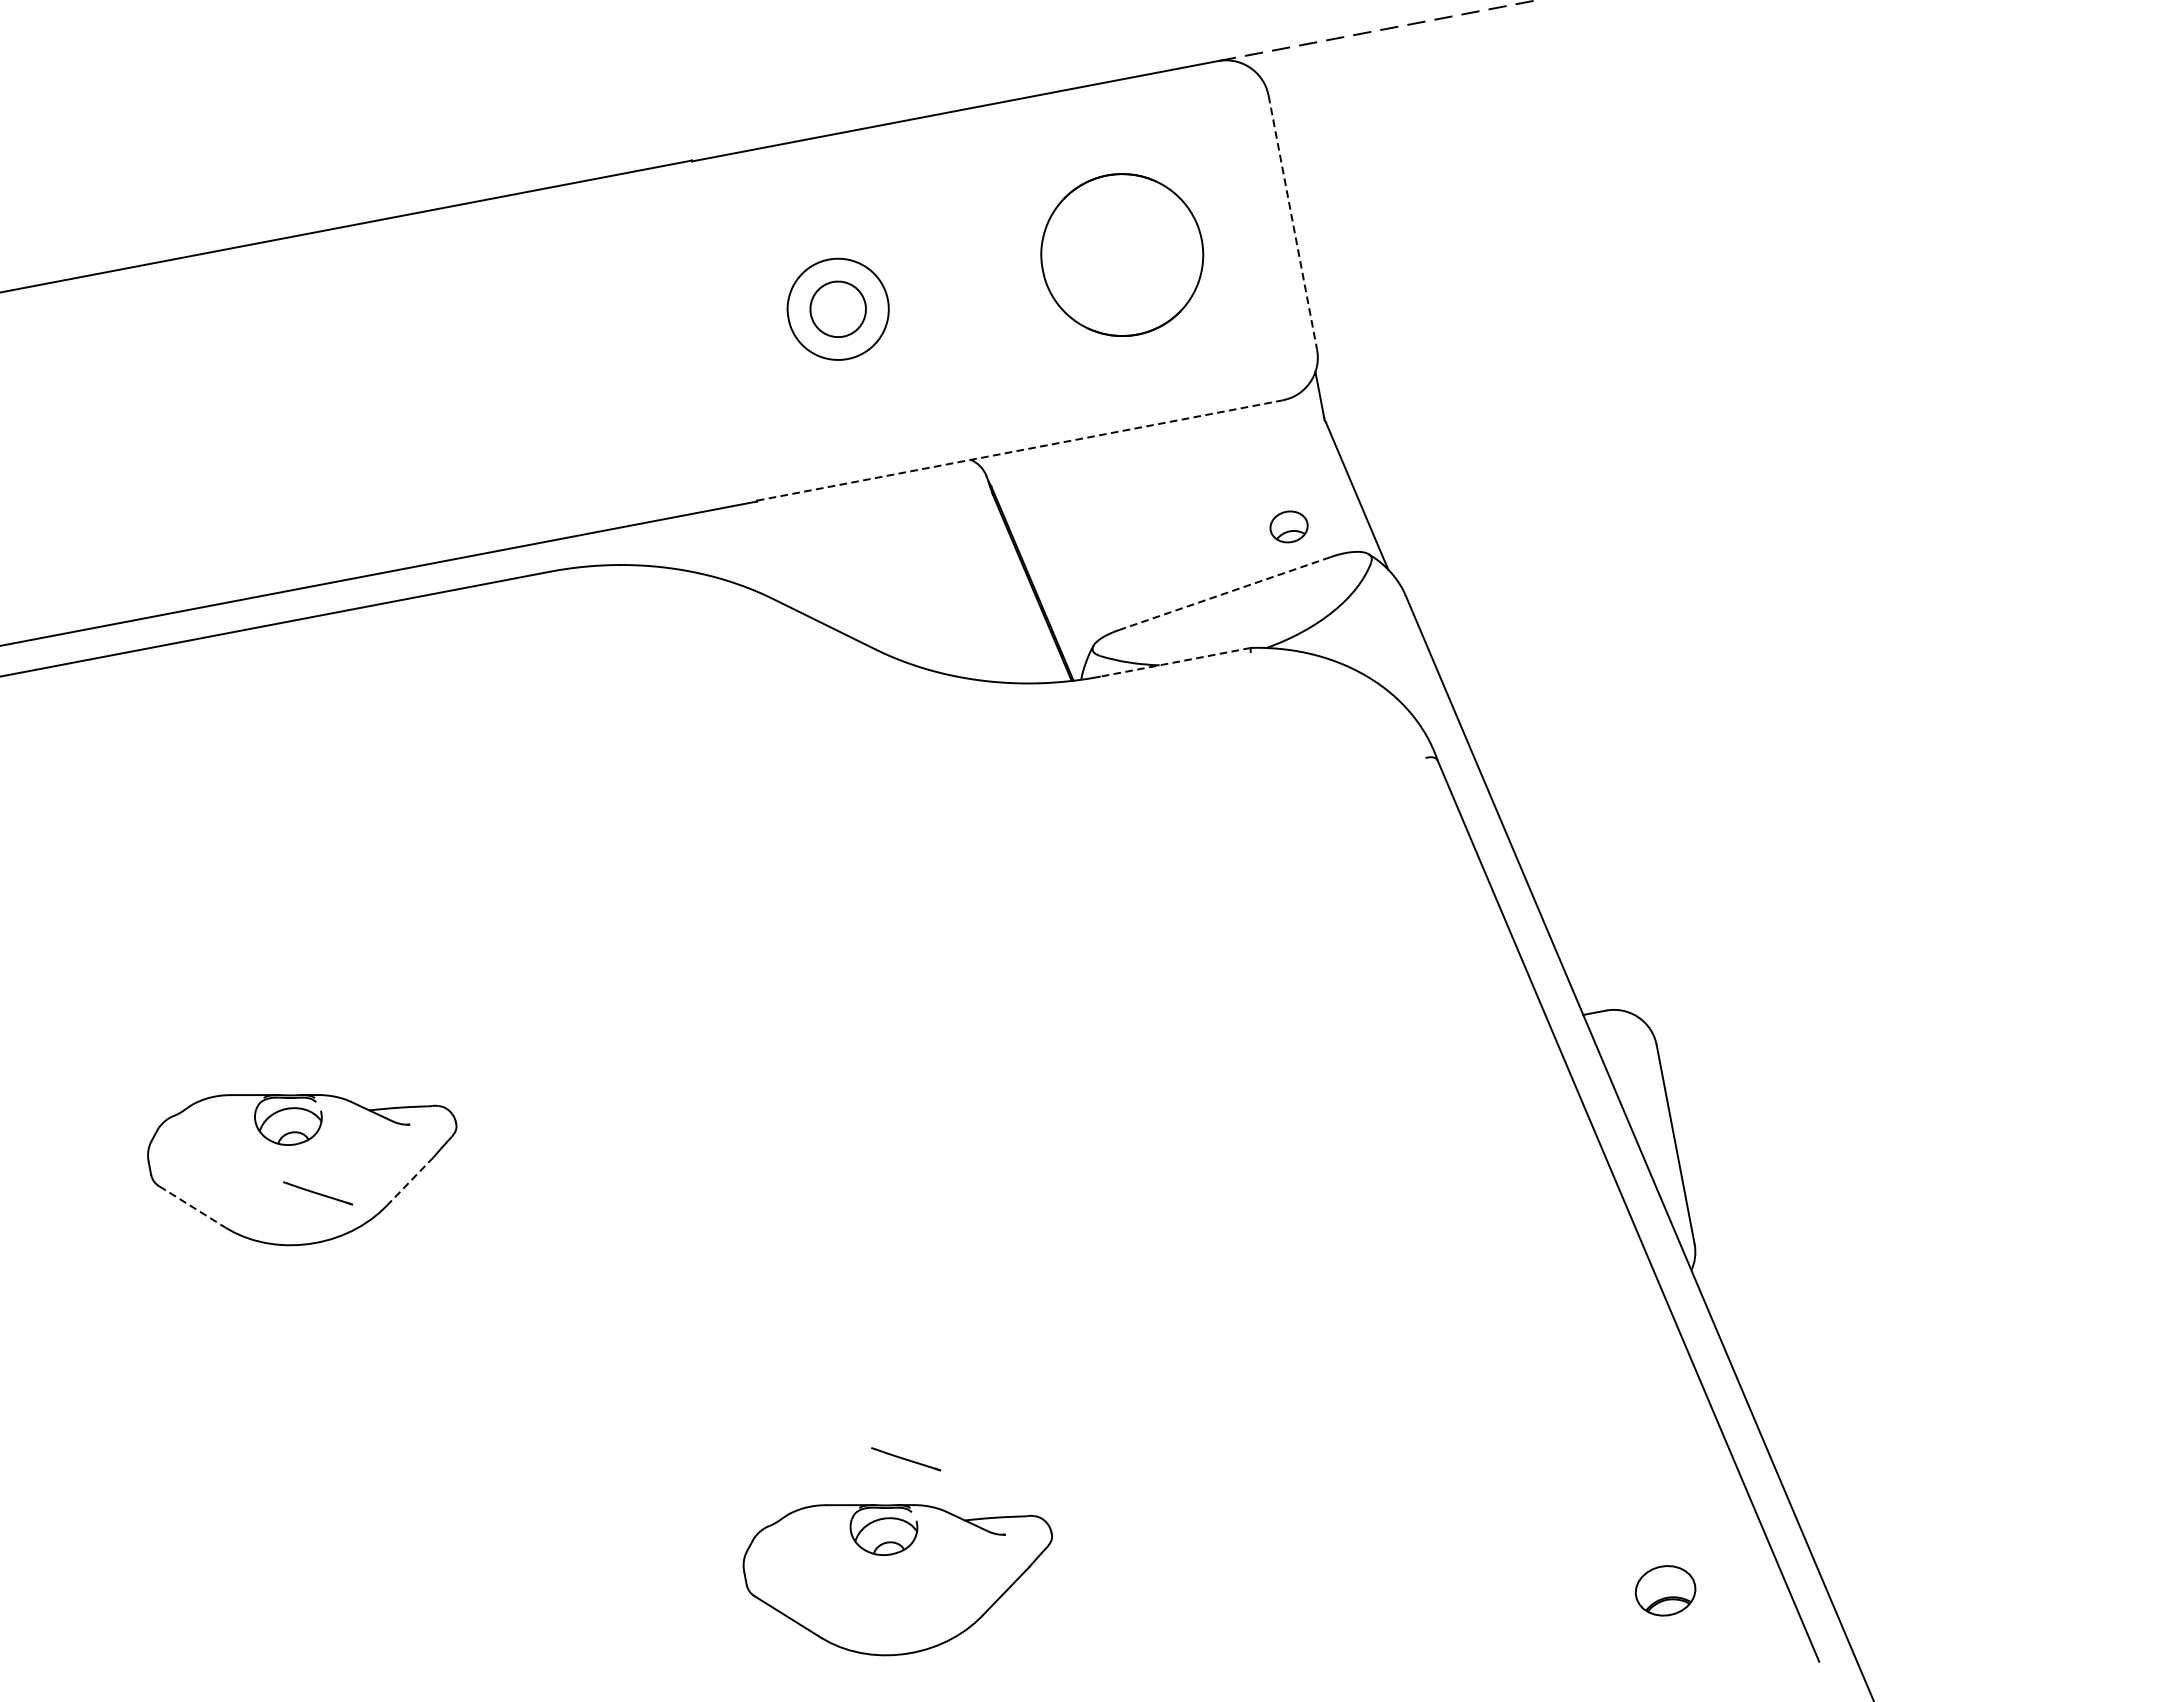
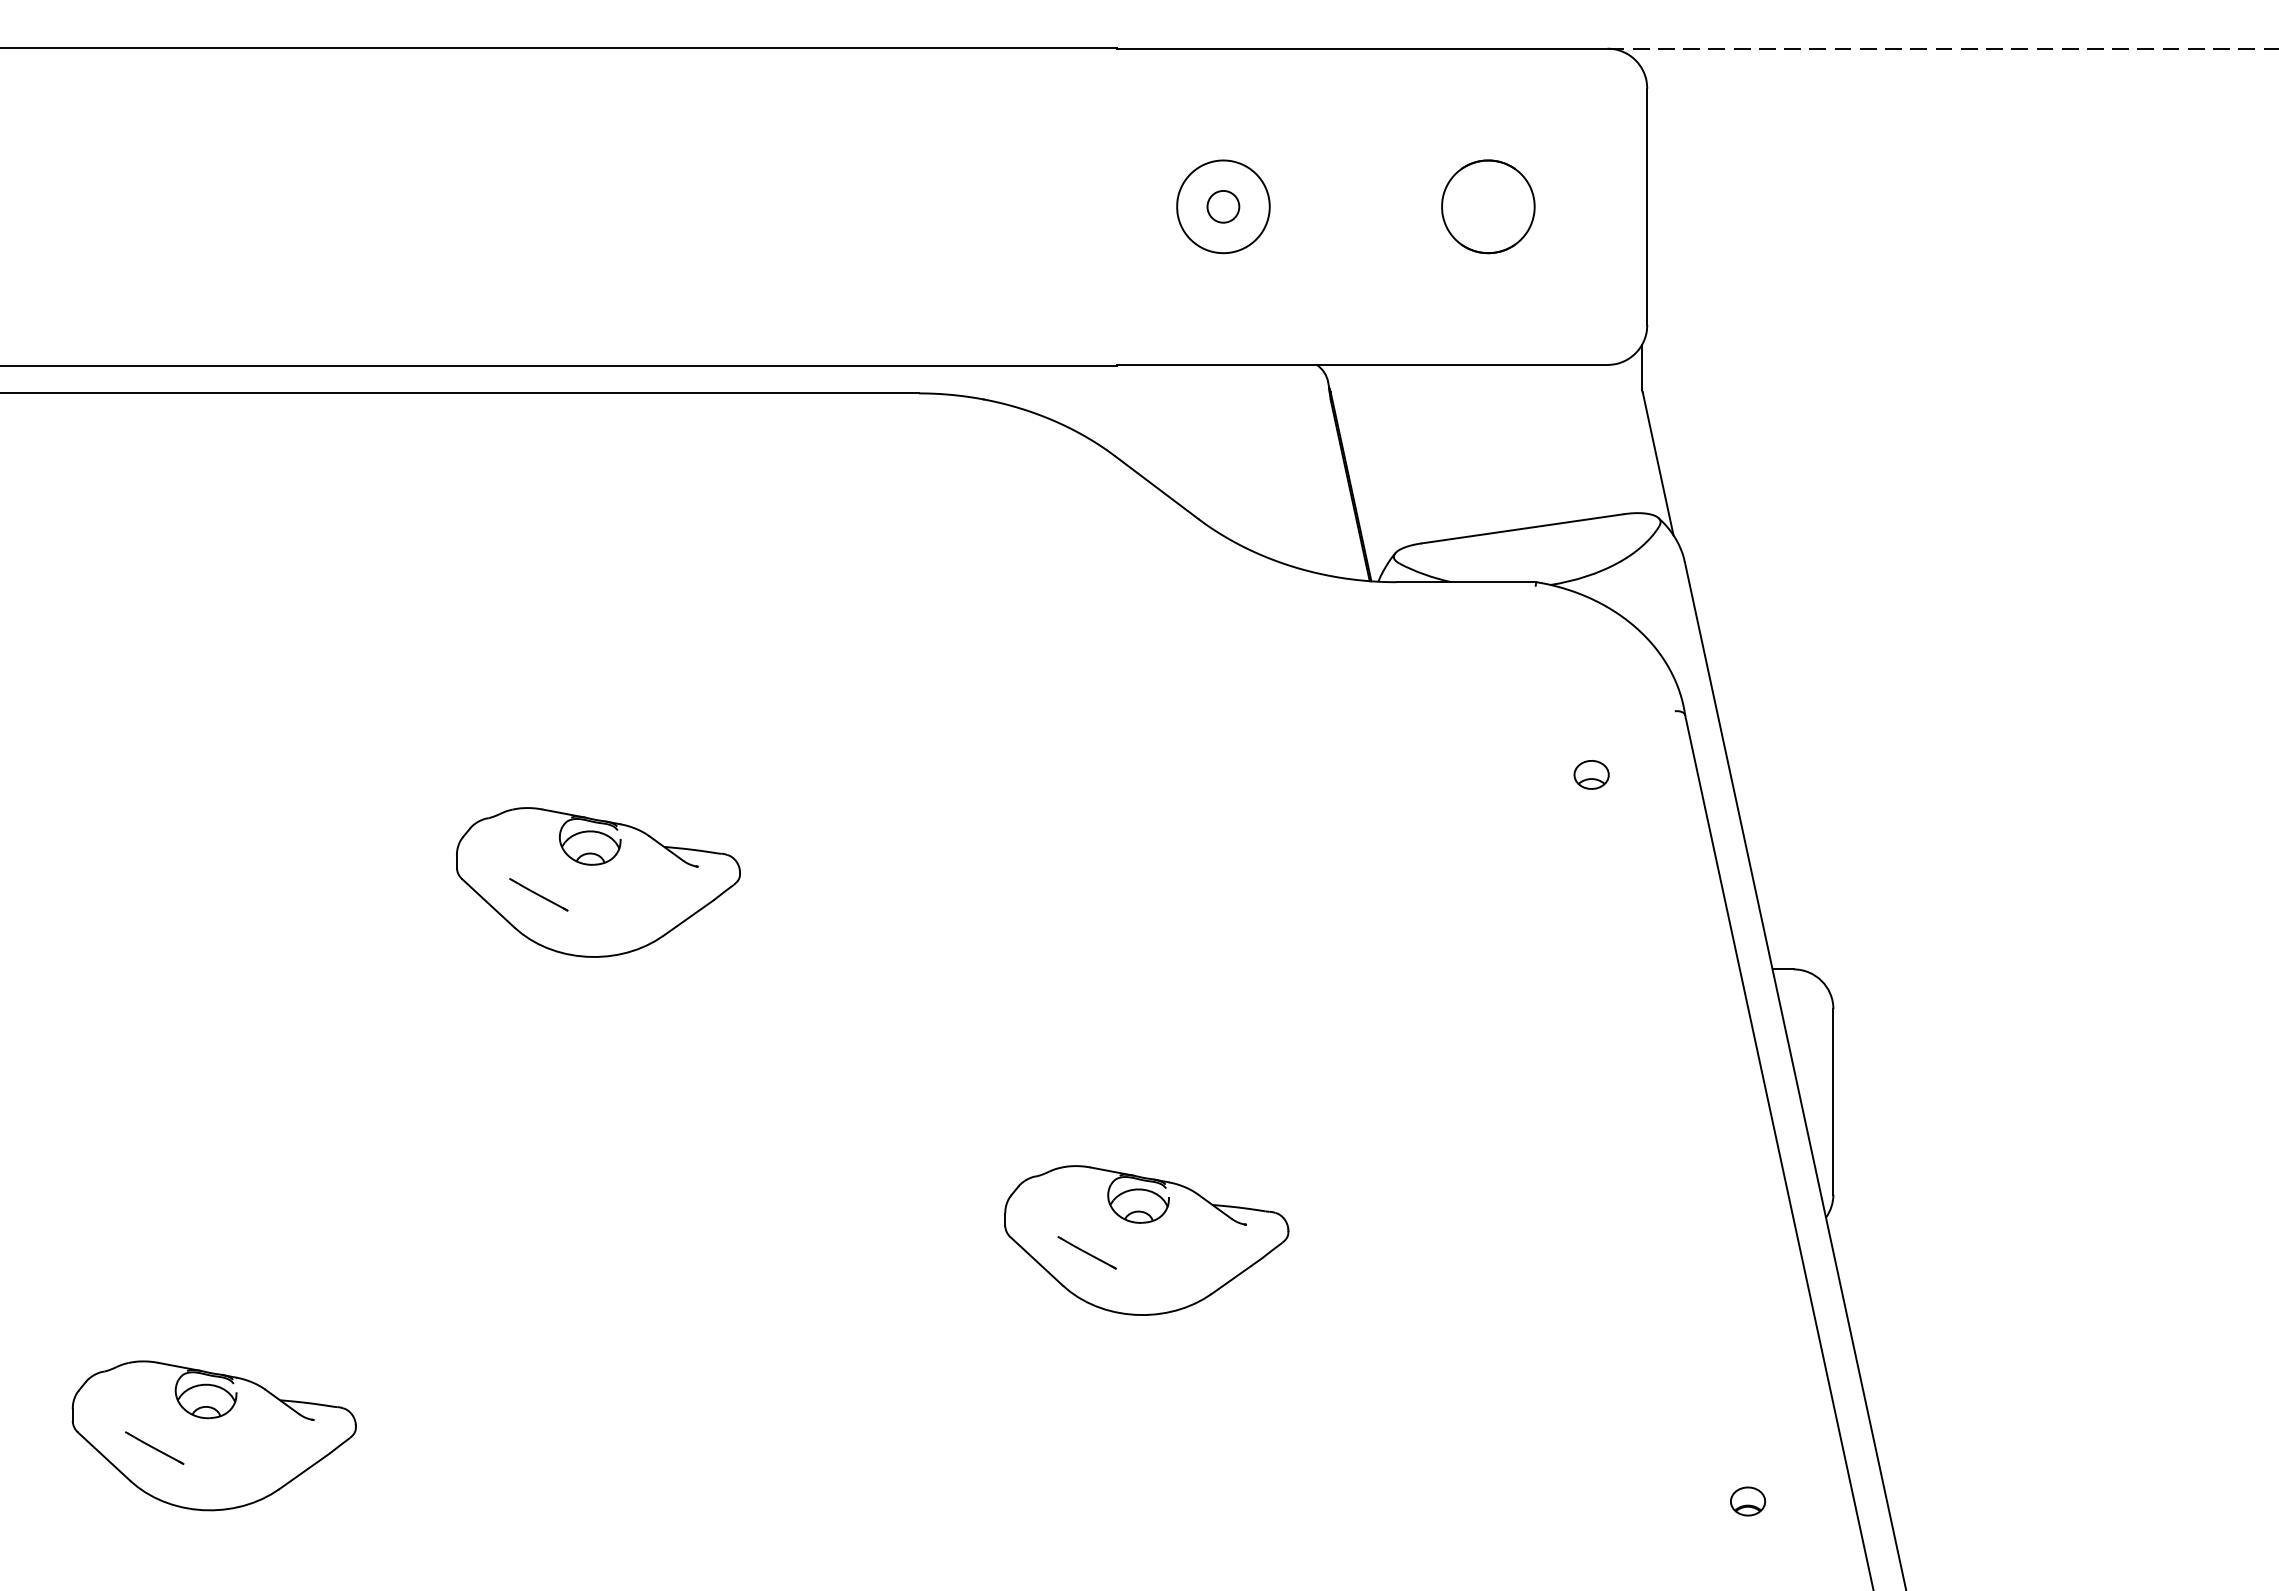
line: (1293, 223) -> (1647, 207), dashed -> solid
part: (1122, 254) -> (1488, 206), size x0.62
circle: (838, 308) -> (1223, 206), size x0.62
line: (1020, 449) -> (1363, 364), dashed -> solid
part: (1288, 526) -> (1591, 774), moved
line: (1224, 593) -> (1522, 528), dashed -> solid
line: (1175, 662) -> (1466, 582), dashed -> solid
line: (410, 1182) -> (688, 918), dashed -> solid
line: (317, 1193) -> (538, 894), moved
line: (192, 1207) -> (488, 903), dashed -> solid
part: (901, 1572) -> (1146, 1240), moved
part: (1666, 1590) -> (1748, 1501), size x0.62

